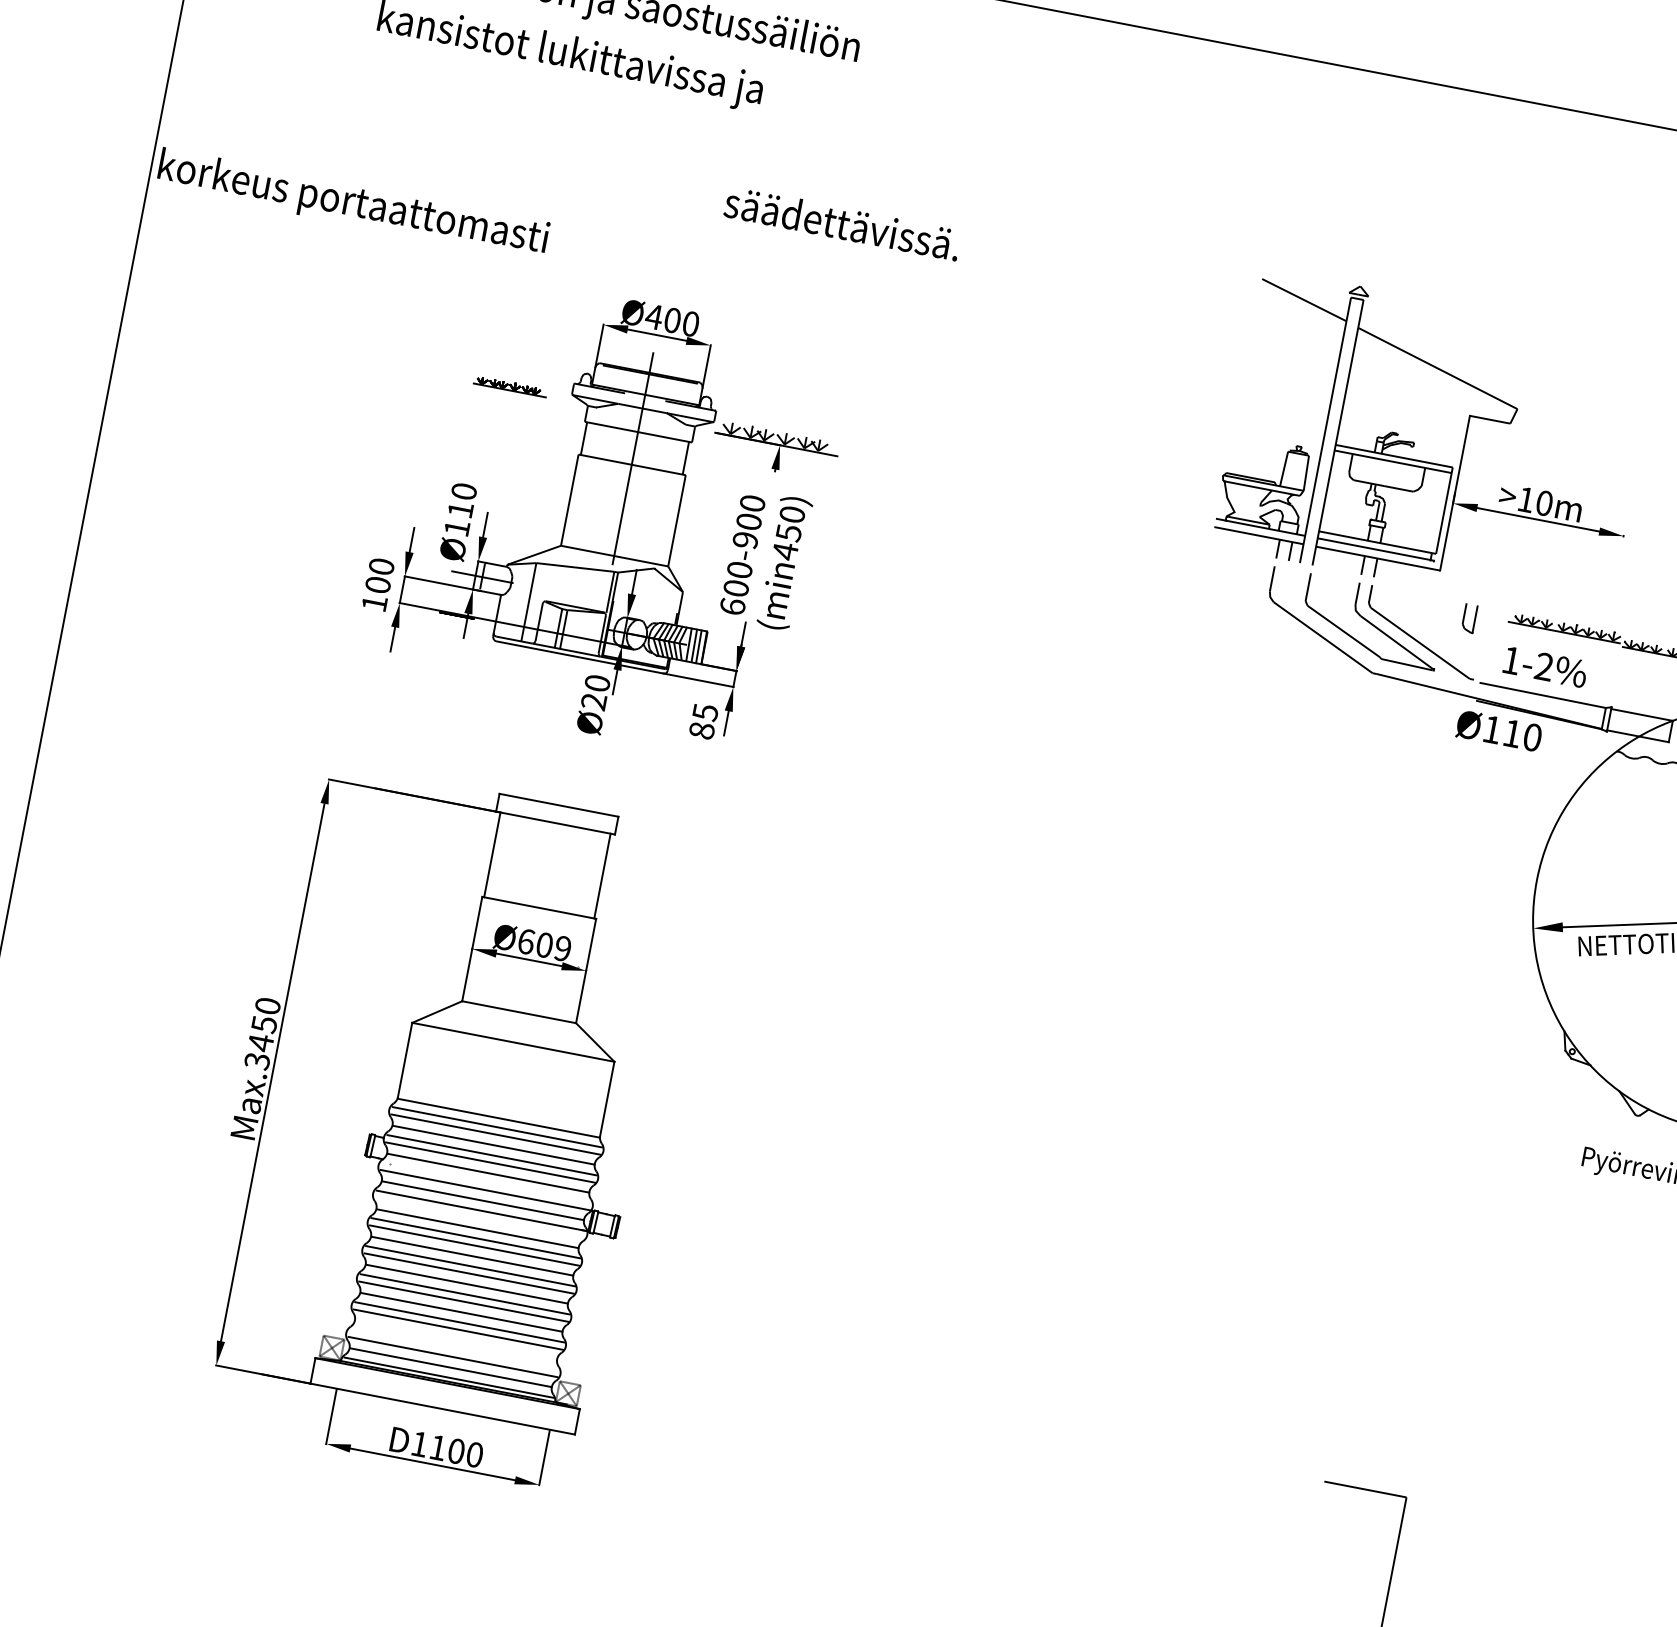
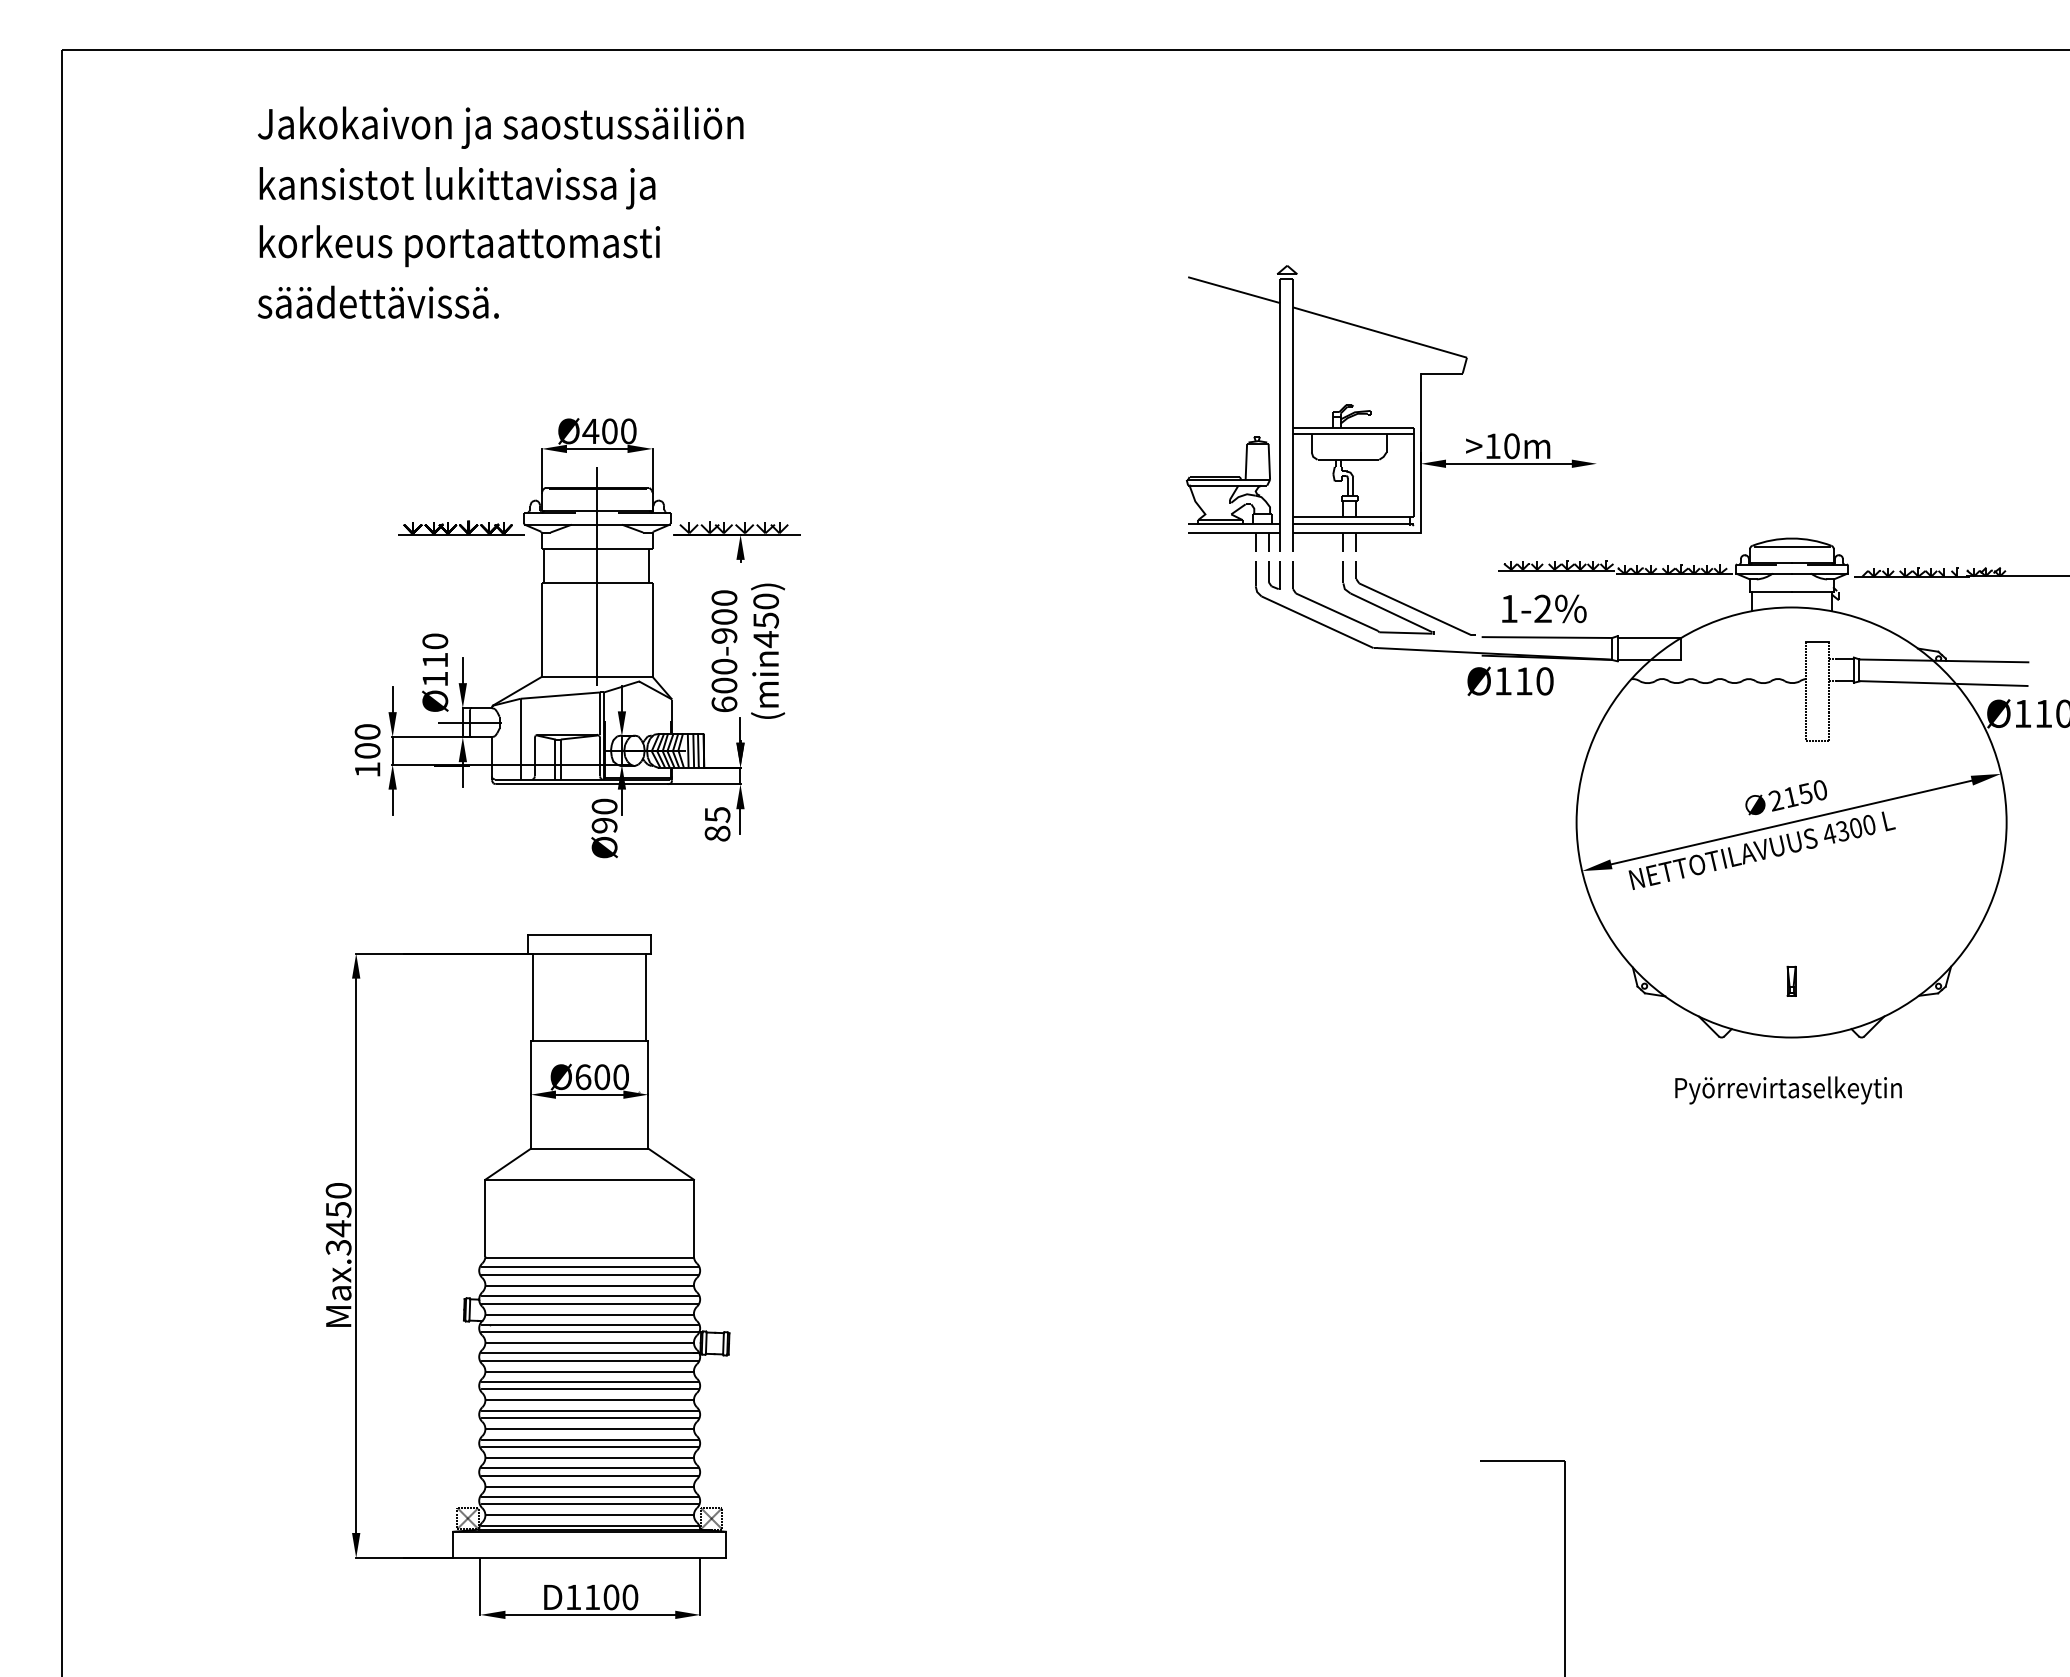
text: (352, 204) -> (459, 246), moved
text: (841, 222) -> (377, 301), moved
part: (510, 386) -> (461, 527), size x1.67
part: (1469, 618) -> (1274, 575), moved
text: (593, 701) -> (604, 825), Ø20 -> Ø90
text: (562, 948) -> (620, 1077), Ø609 -> Ø600
line: (486, 1182) -> (589, 1324), added
line: (479, 1217) -> (589, 1360), added
line: (455, 1339) -> (589, 1486), added
line: (454, 1349) -> (589, 1496), added

